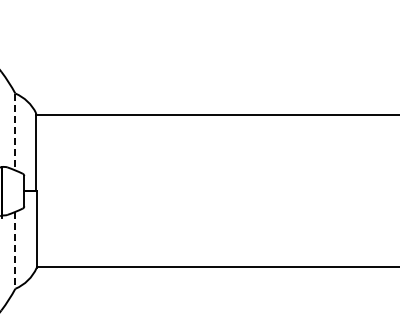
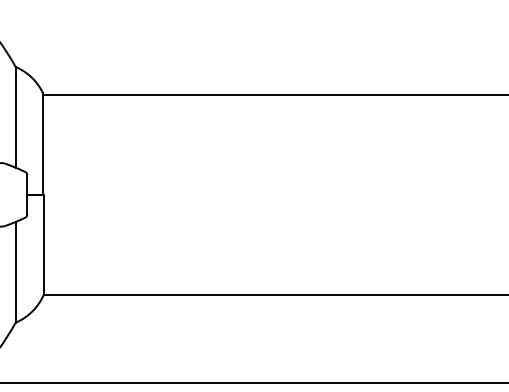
line: (15, 132) -> (15, 117), dashed -> solid
line: (15, 250) -> (15, 272), dashed -> solid

